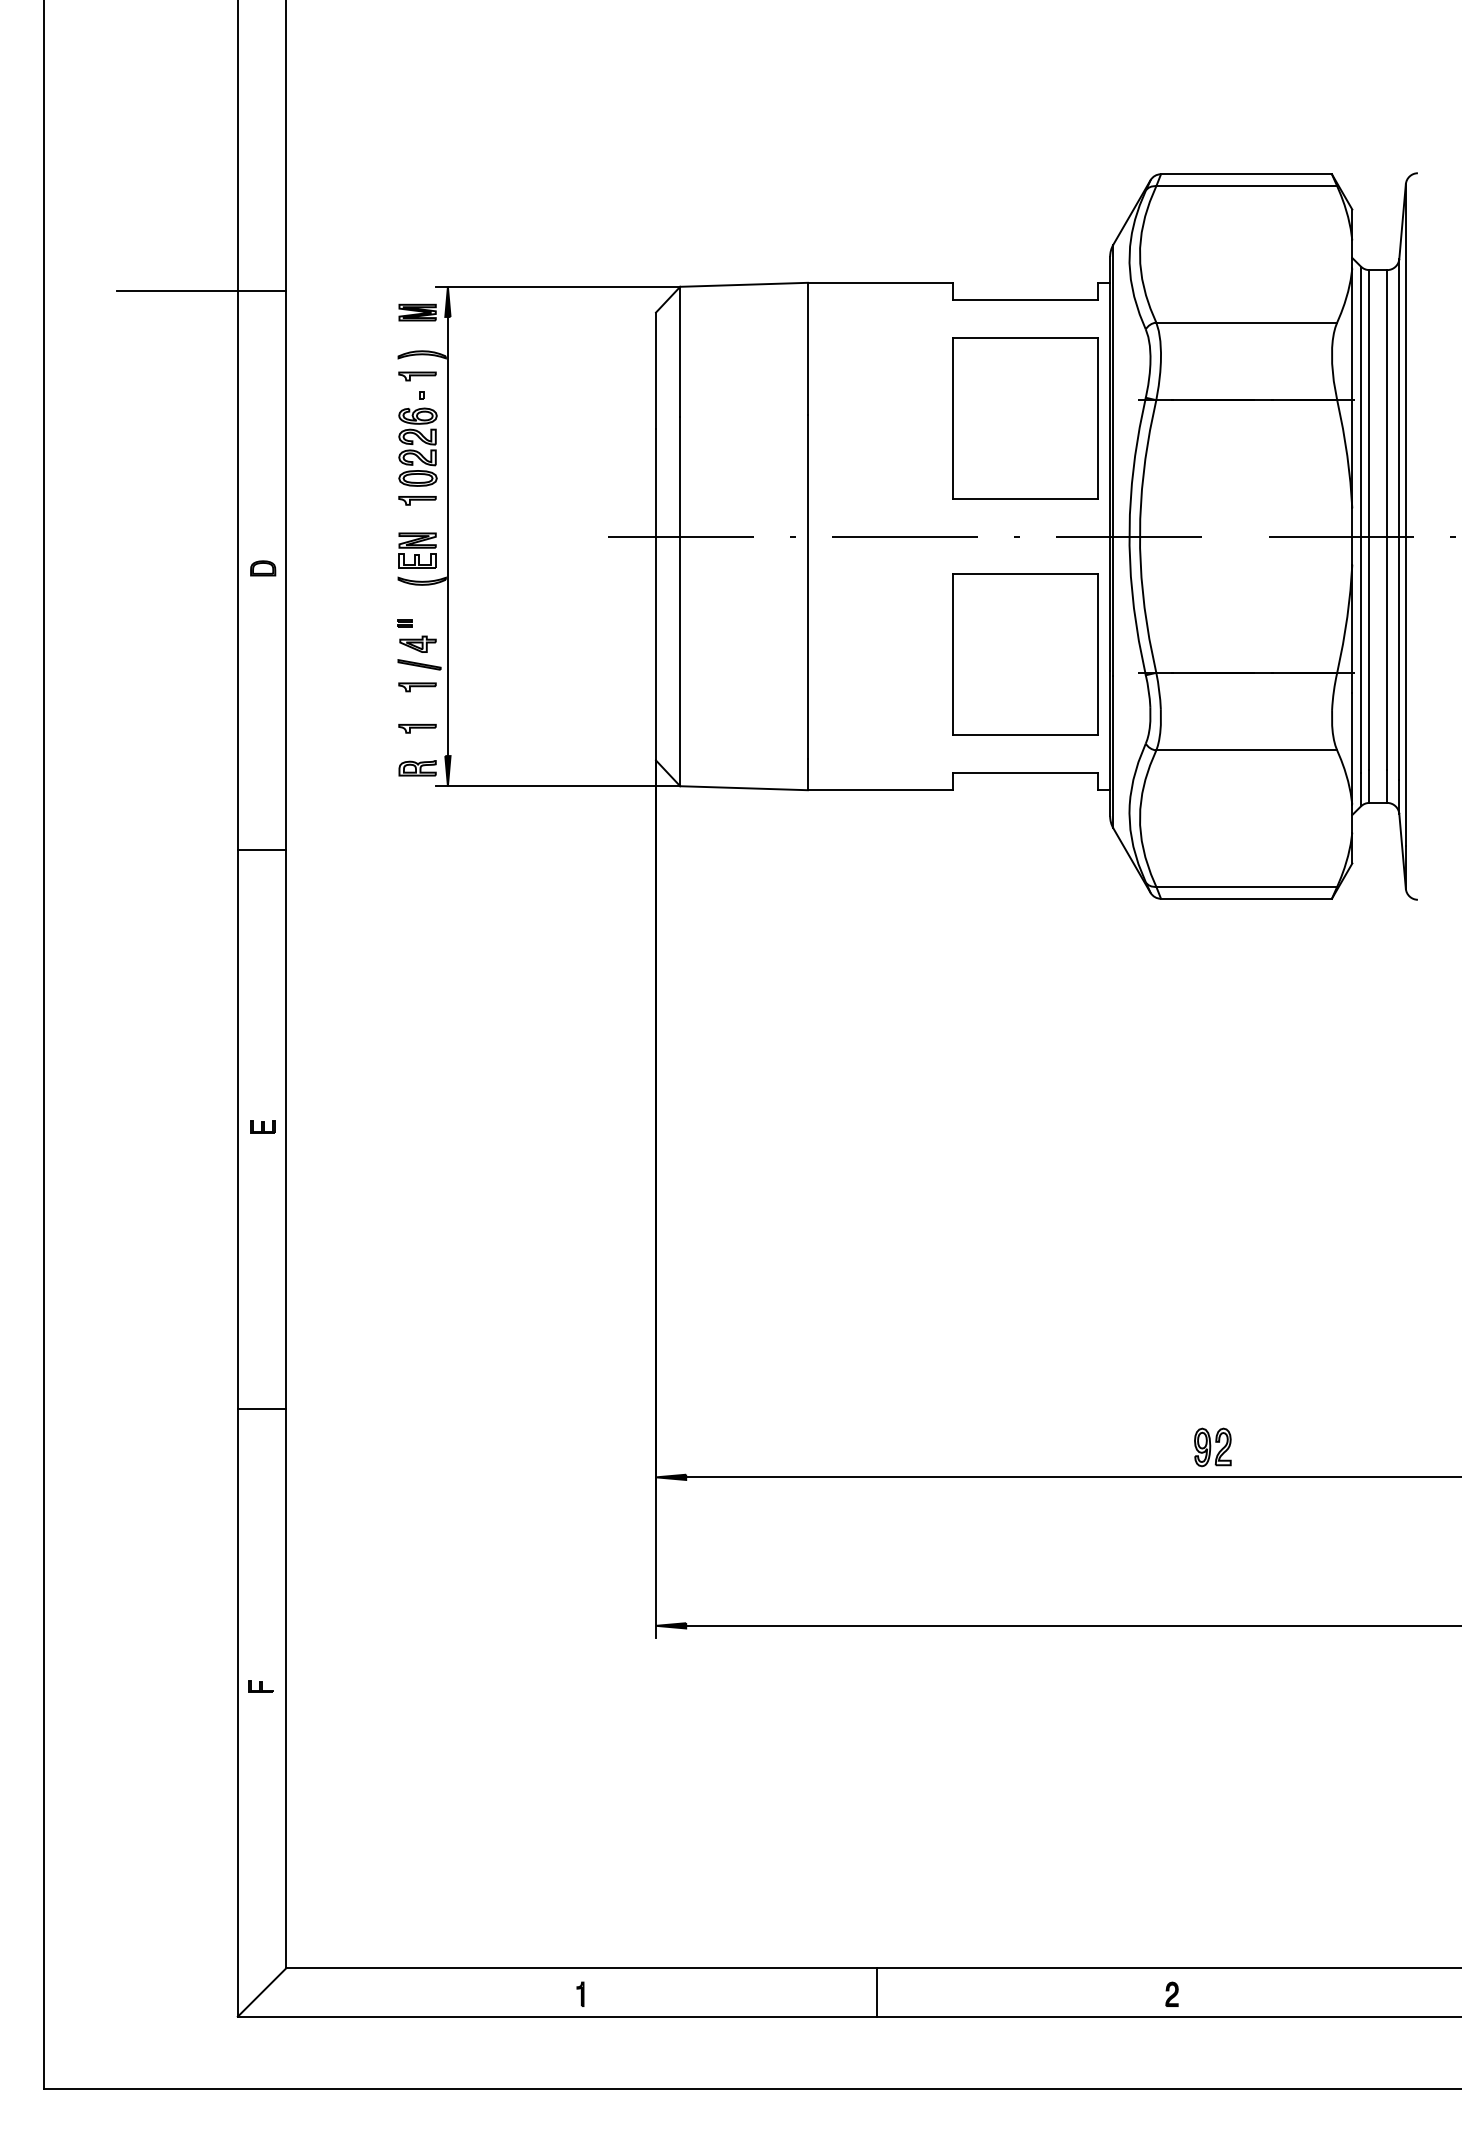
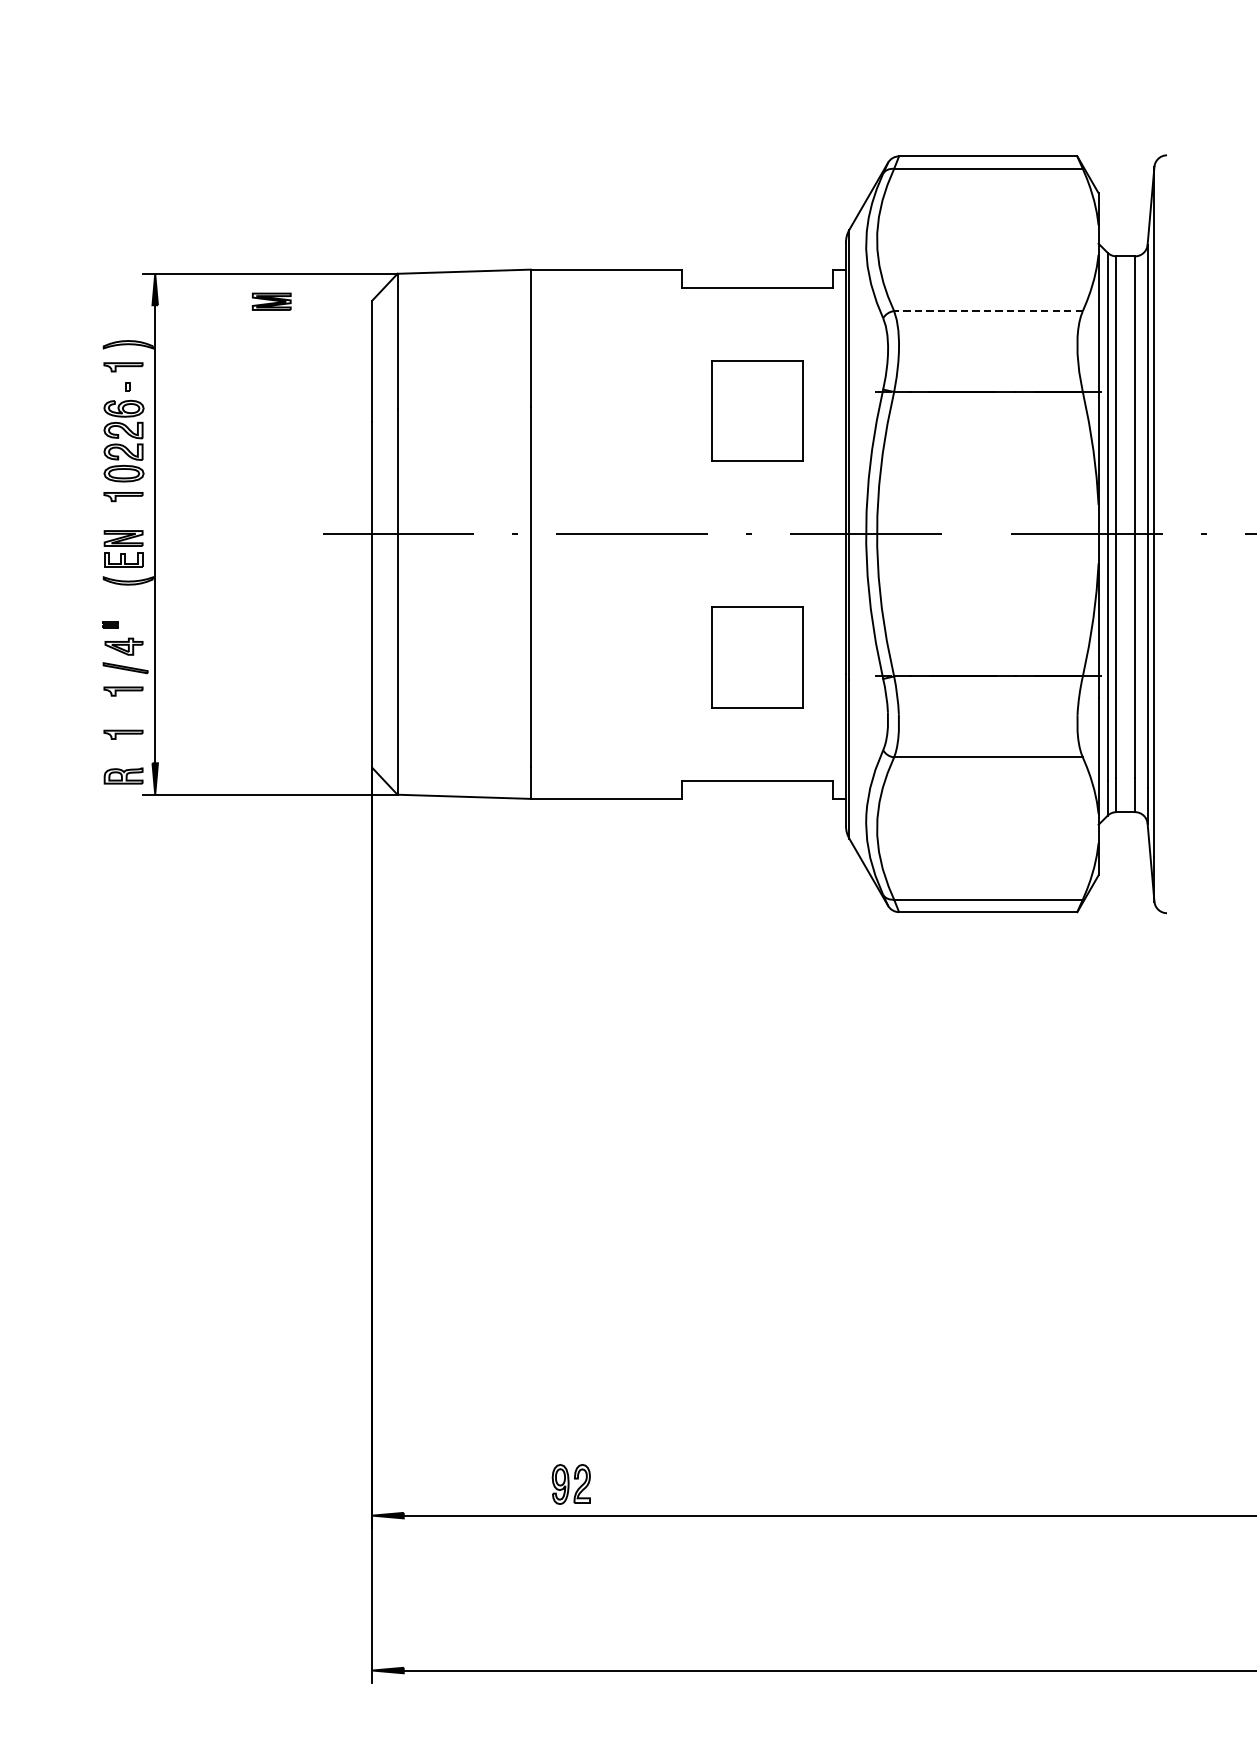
part: (417, 312) -> (271, 301), moved
line: (1246, 322) -> (988, 311), solid -> dashed
part: (1025, 418) -> (757, 411), size x0.6
part: (1025, 654) -> (757, 657), size x0.6
part: (1212, 1447) -> (570, 1484), moved

